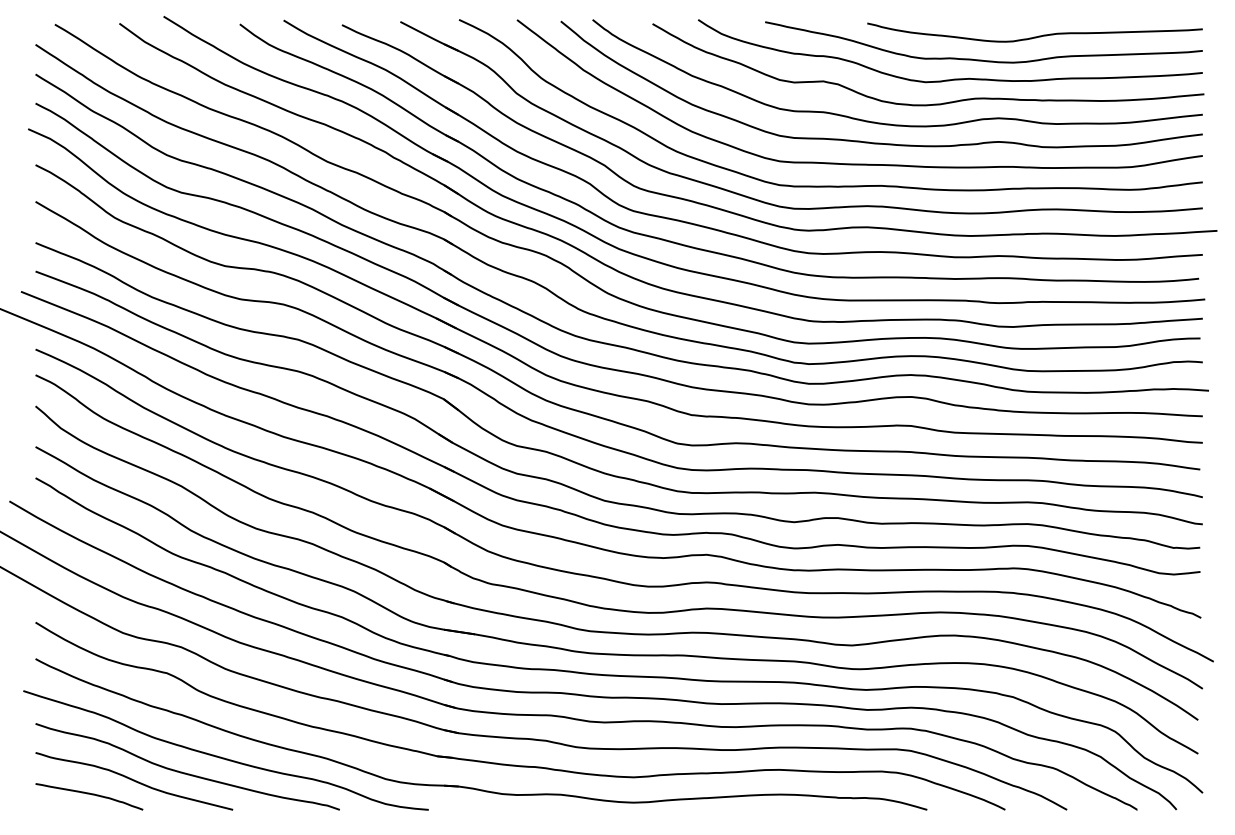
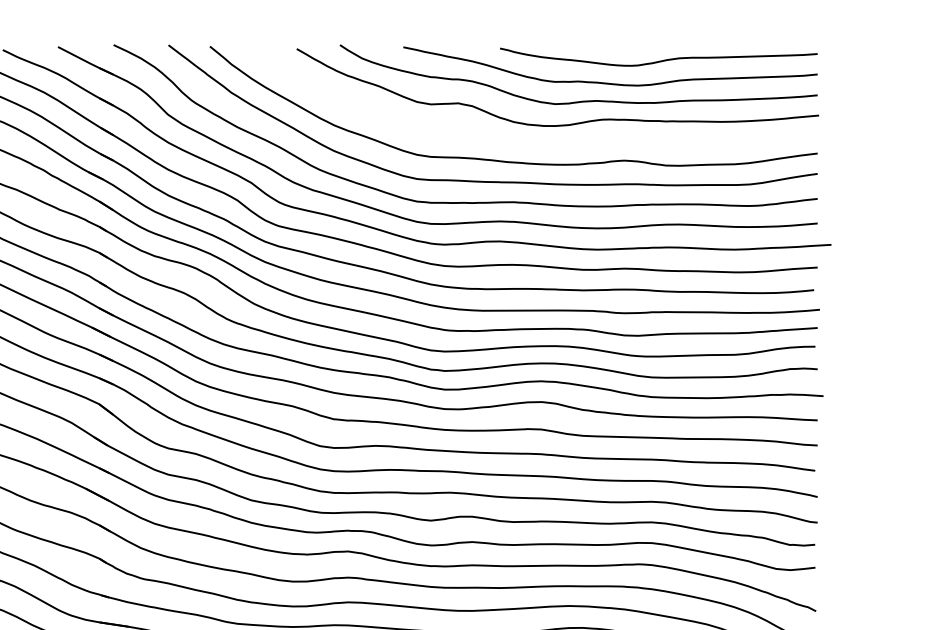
curve: (890, 123) -> (522, 143), removed

